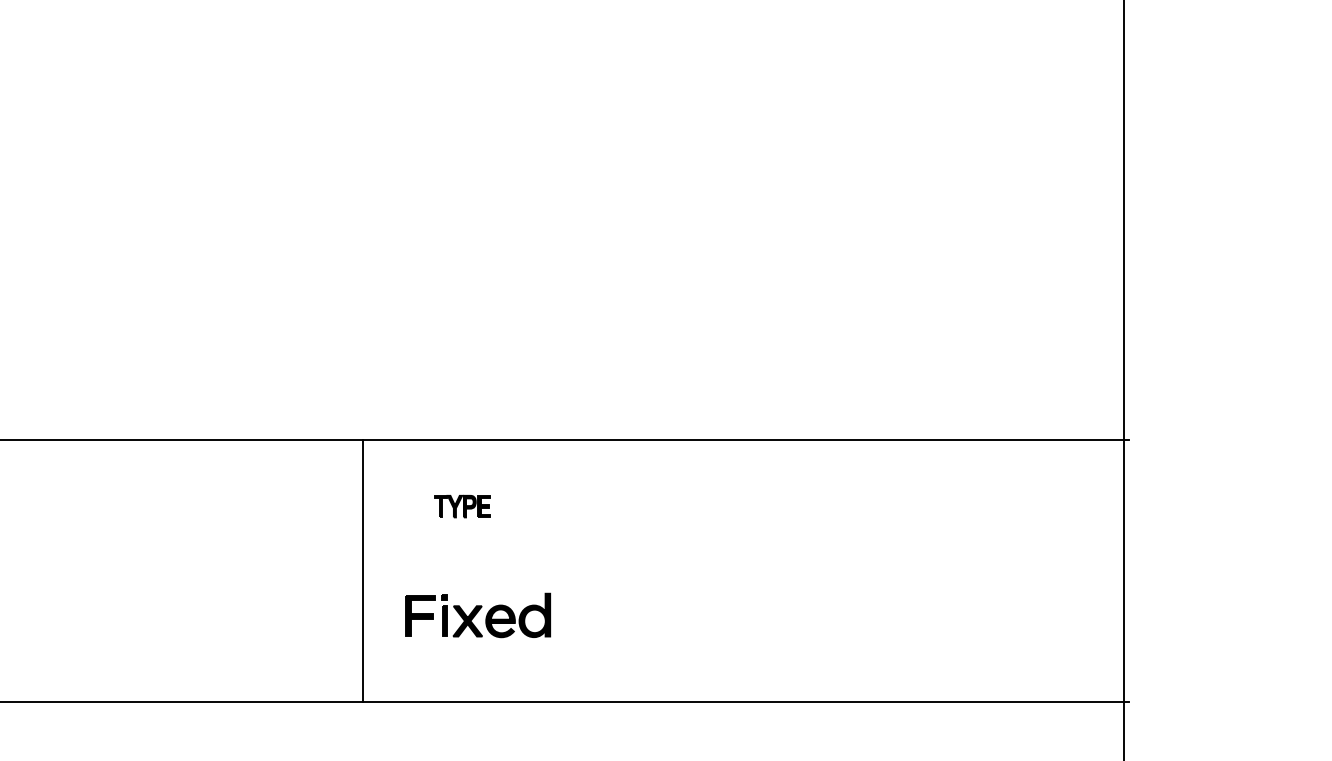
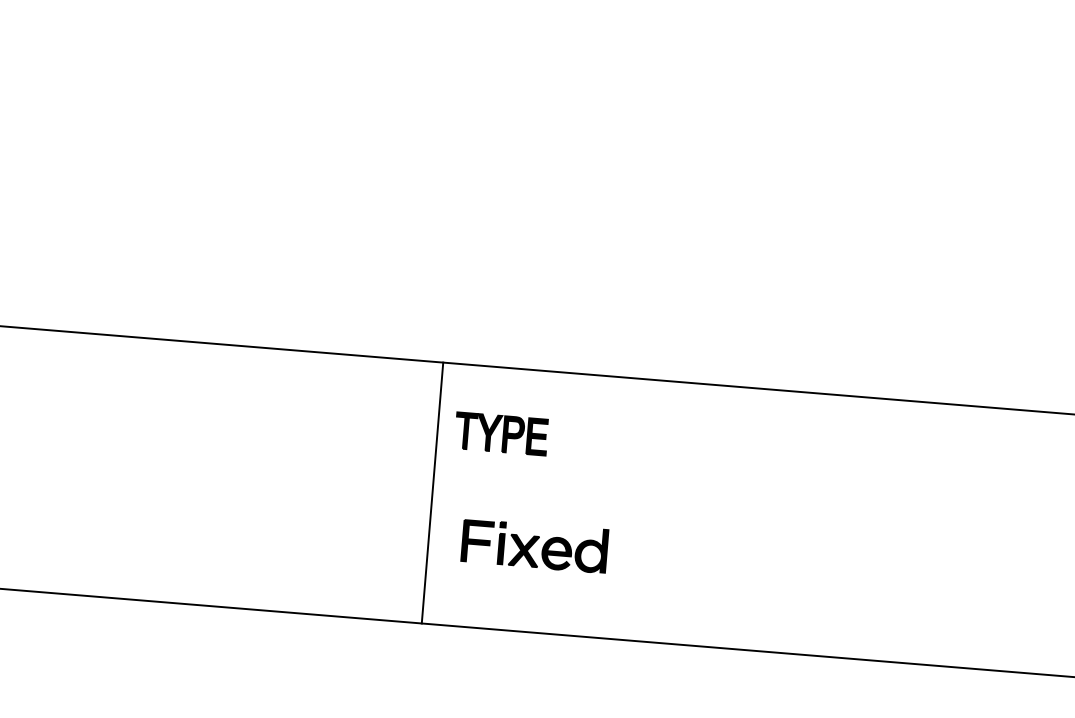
part: (462, 506) -> (501, 433), size x1.67
line: (362, 571) -> (432, 493), moved
part: (477, 615) -> (534, 545), moved

